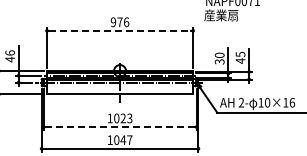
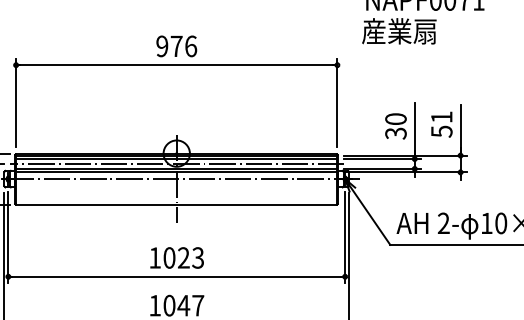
line: (120, 30) -> (177, 64), dashed -> solid
text: (240, 57) -> (441, 123), 45 -> 51
line: (120, 127) -> (177, 277), dashed -> solid

